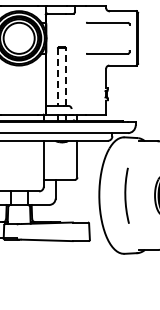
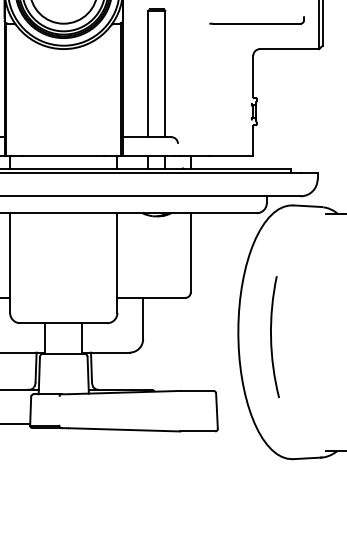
line: (58, 76) -> (149, 72), dashed -> solid
line: (65, 76) -> (164, 72), dashed -> solid
arc: (126, 195) -> (273, 336), moved

